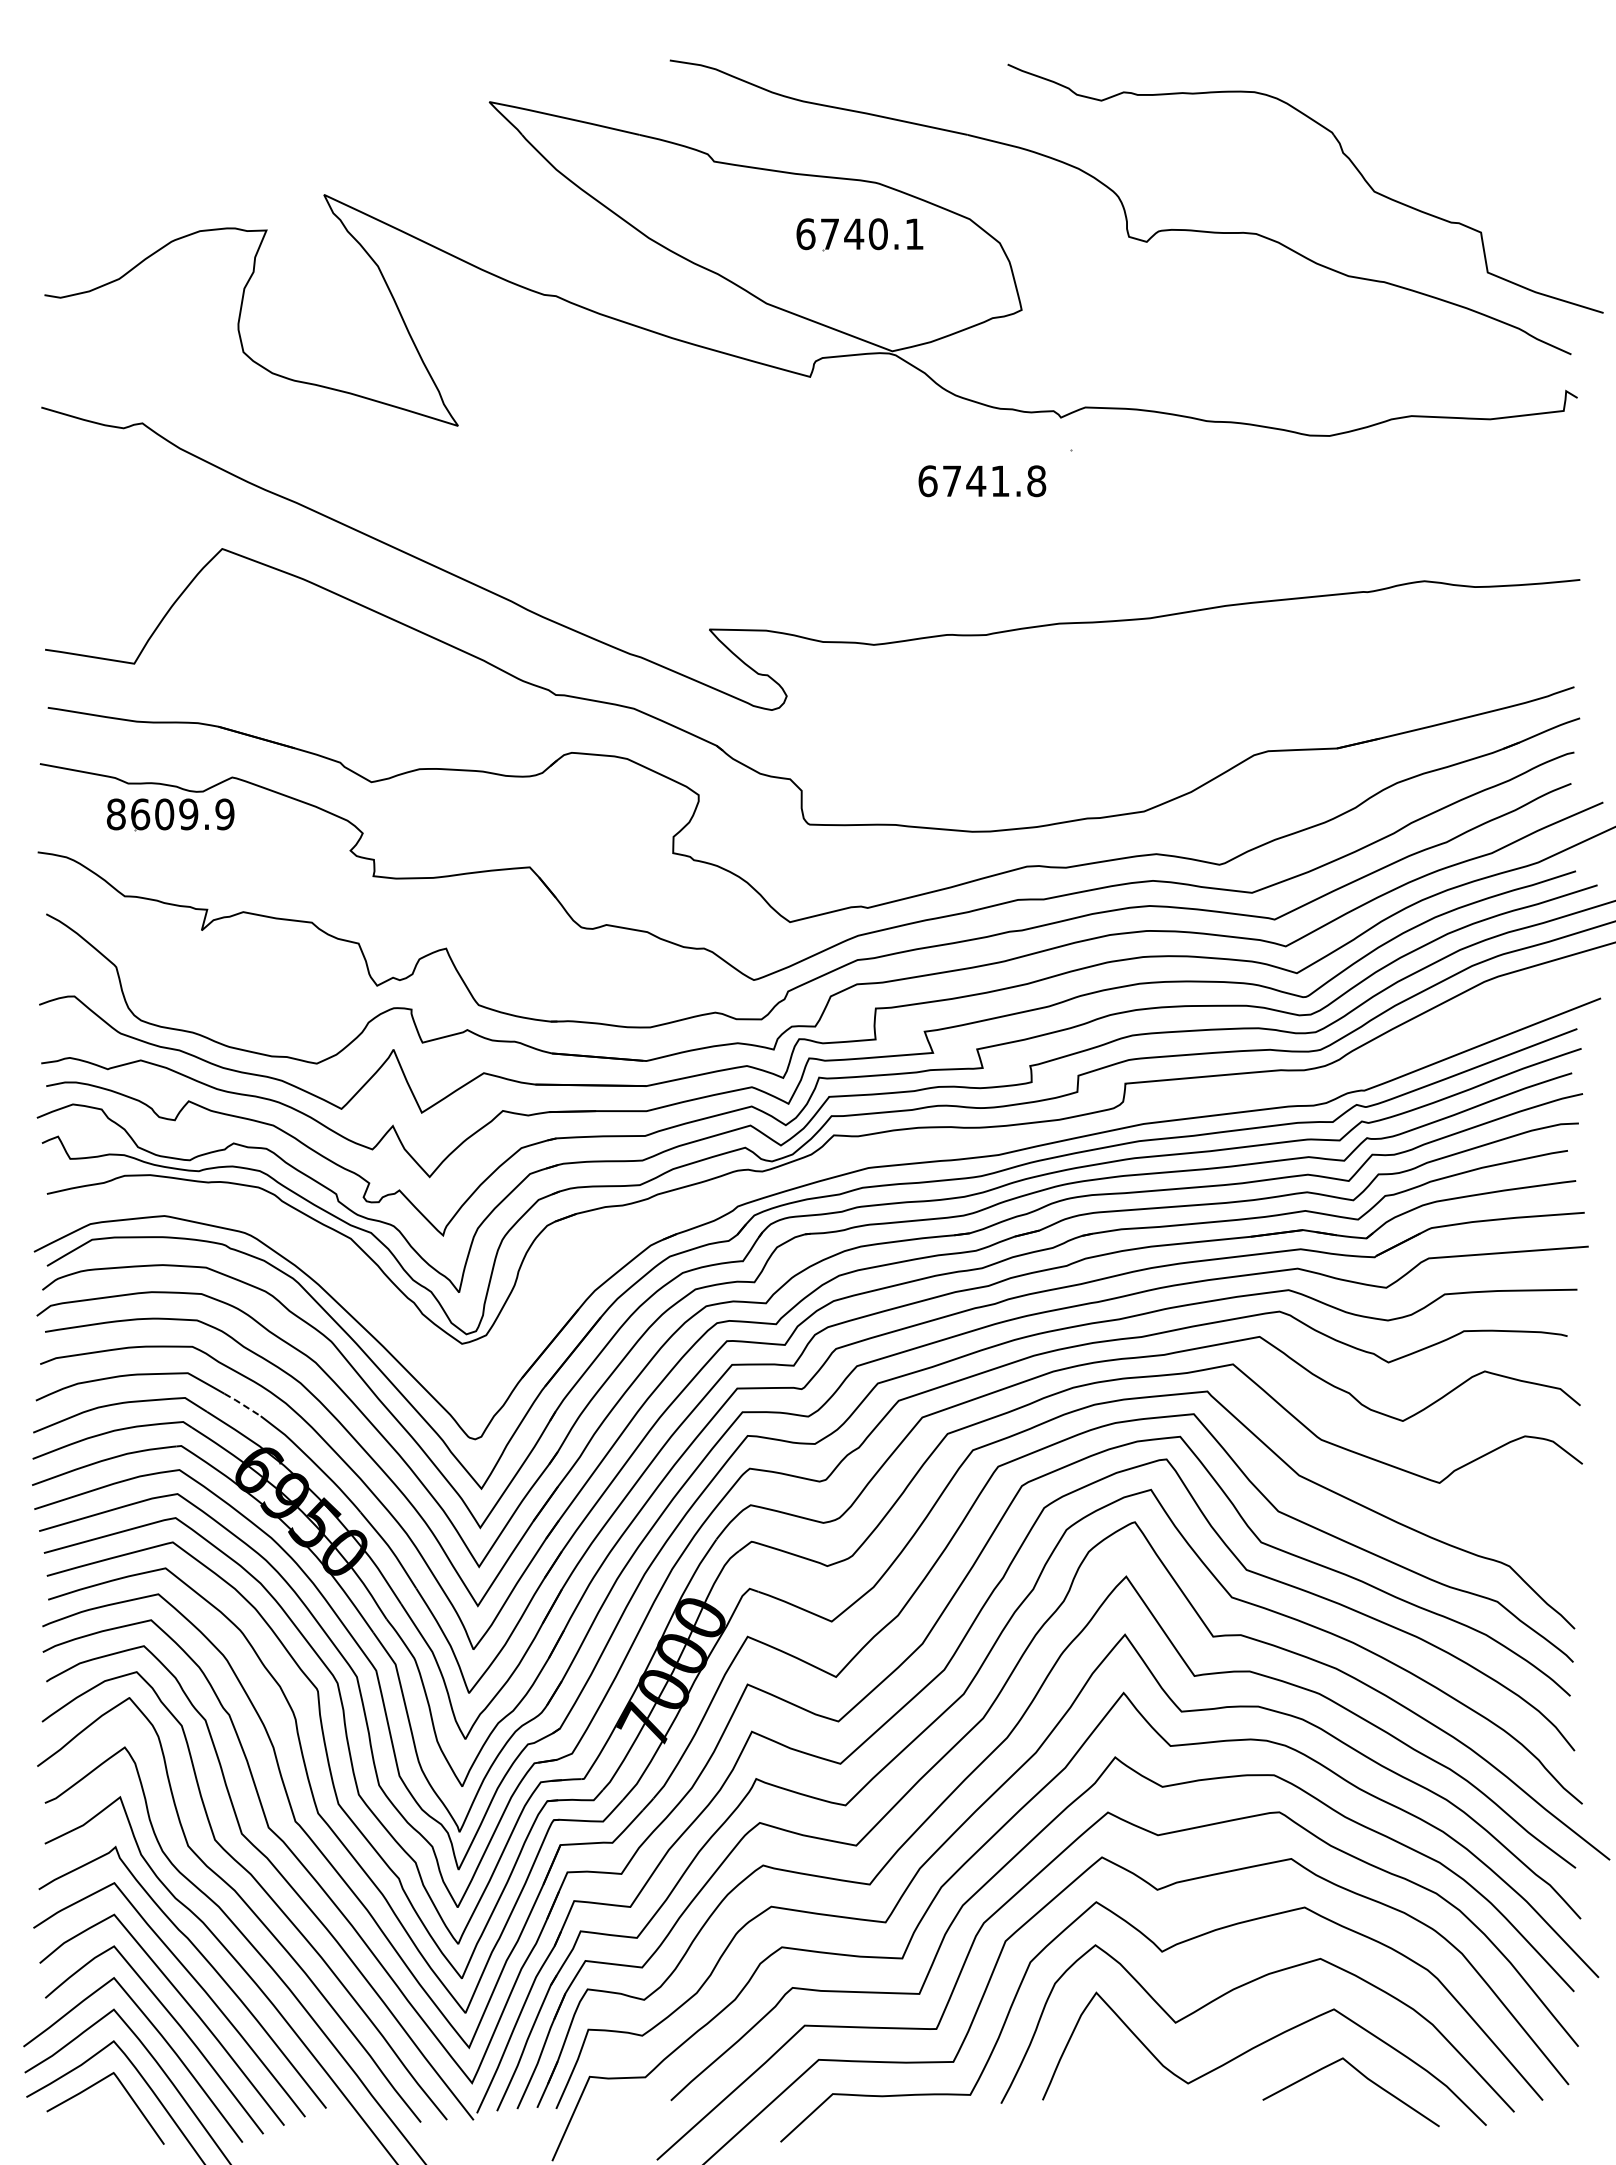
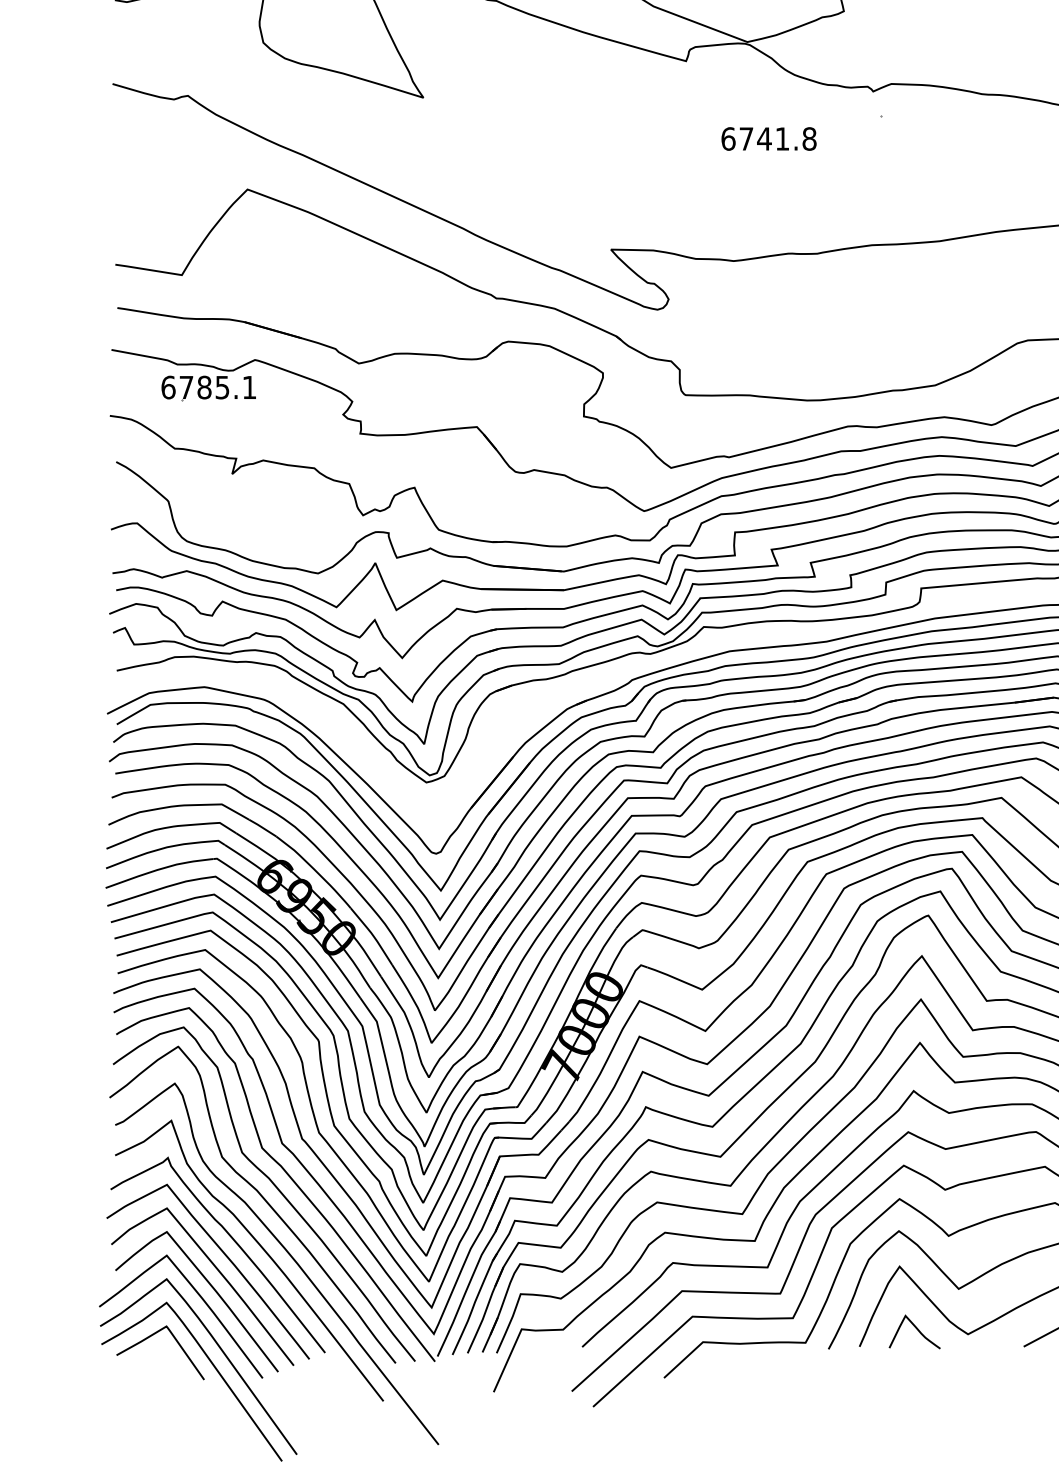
text: (982, 481) -> (769, 139), moved
text: (170, 814) -> (208, 387), 8609.9 -> 6785.1
line: (243, 1405) -> (263, 828), dashed -> solid
curve: (1119, 2077) -> (916, 1329), added

